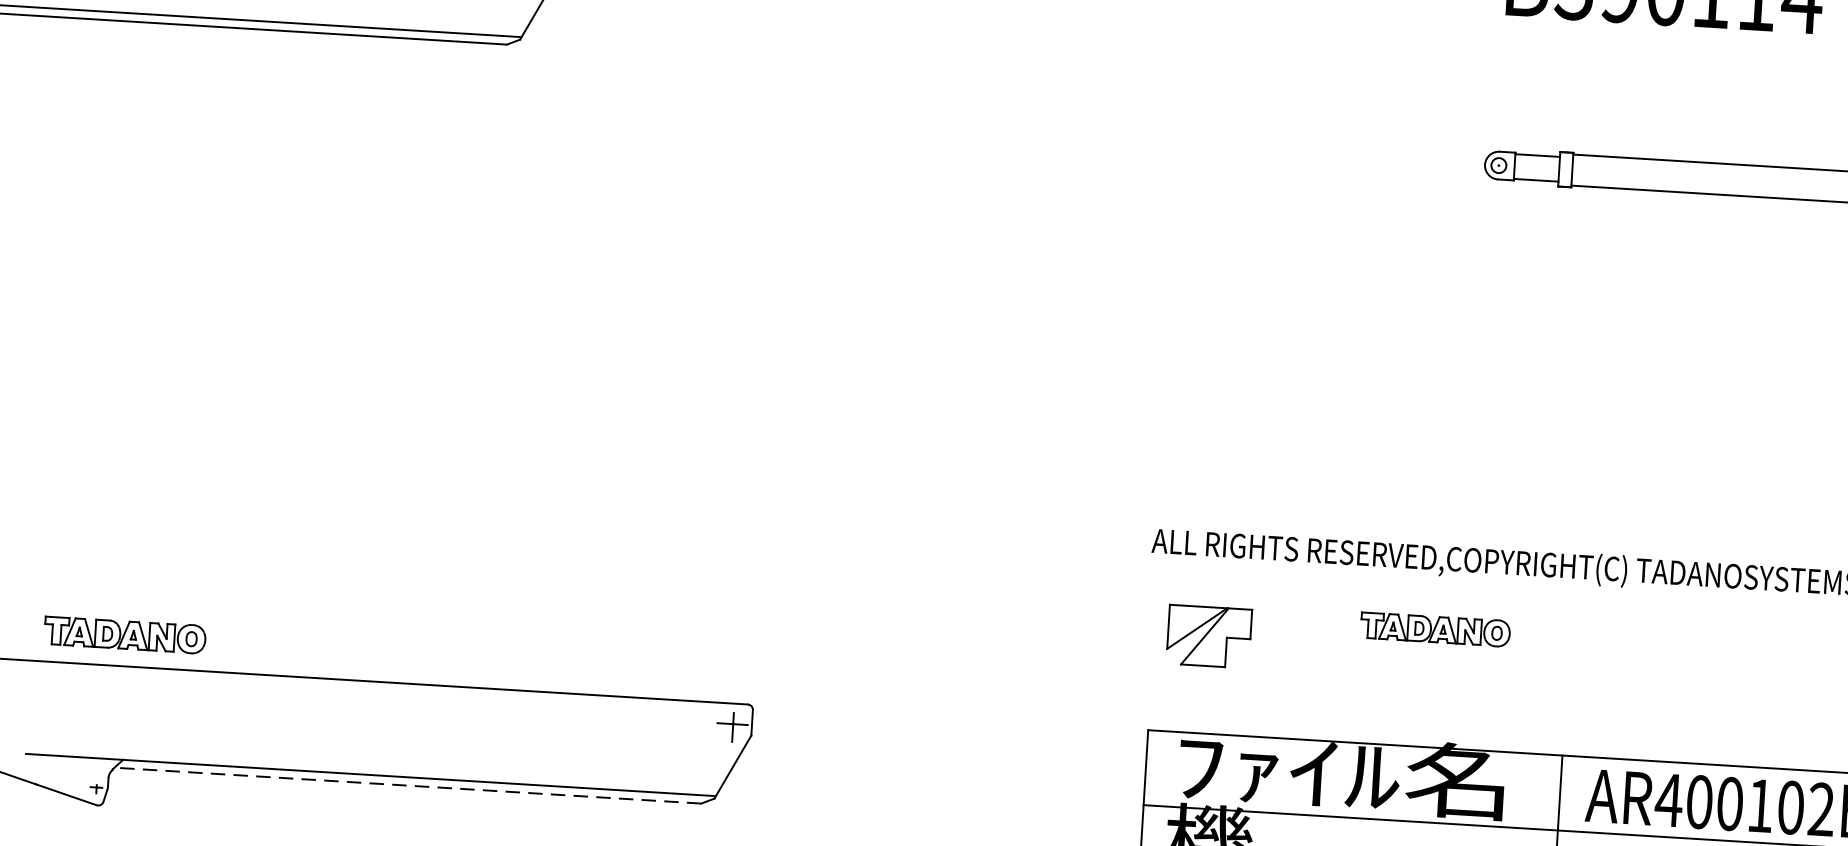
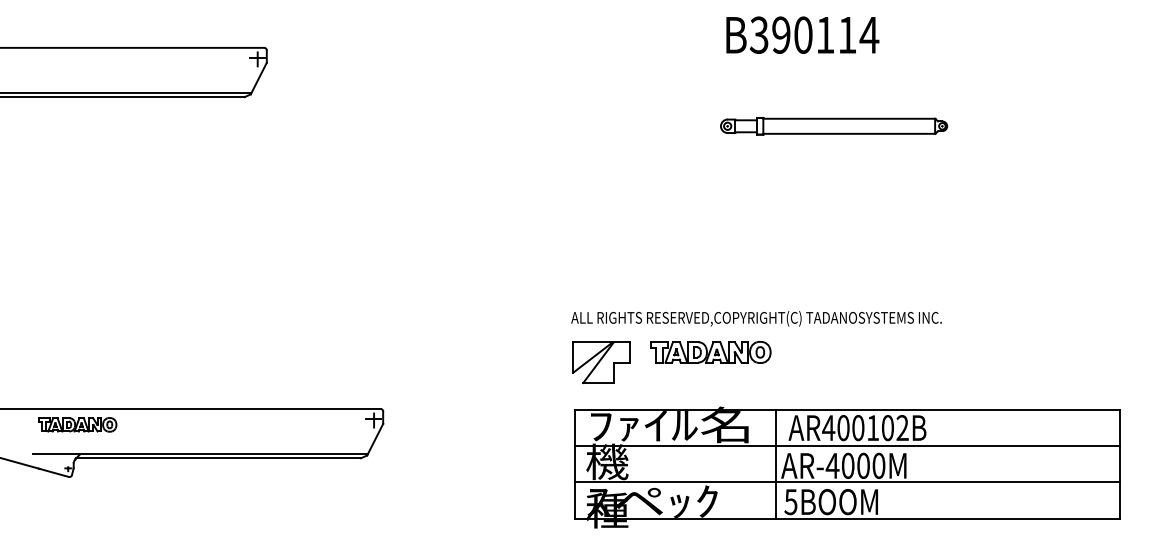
part: (1434, 629) -> (710, 352), size x1.67
part: (125, 634) -> (77, 424), moved
part: (1209, 636) -> (601, 362), size x1.43
line: (407, 786) -> (218, 458), dashed -> solid

